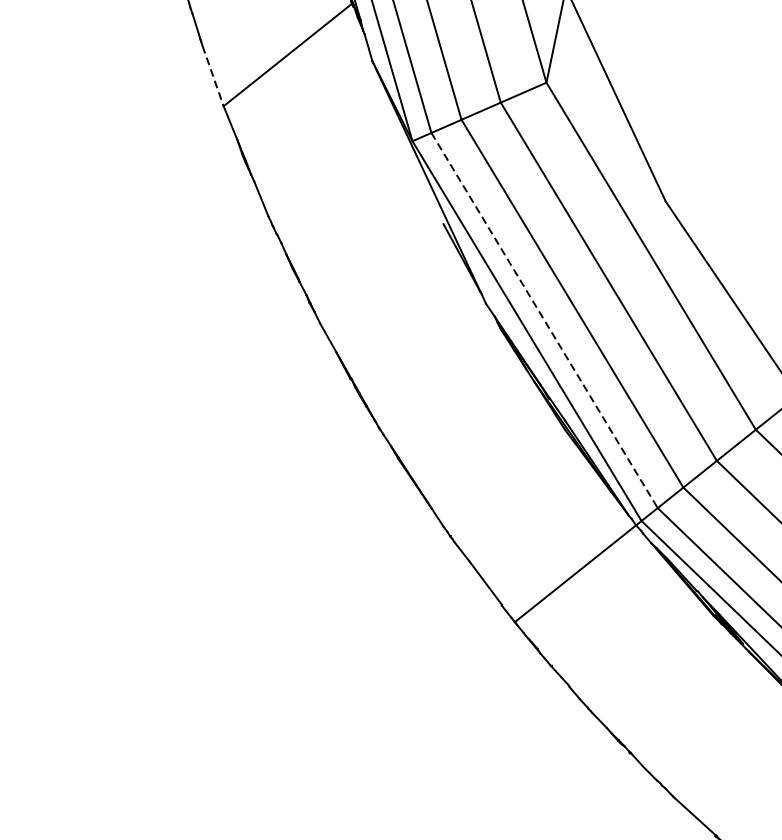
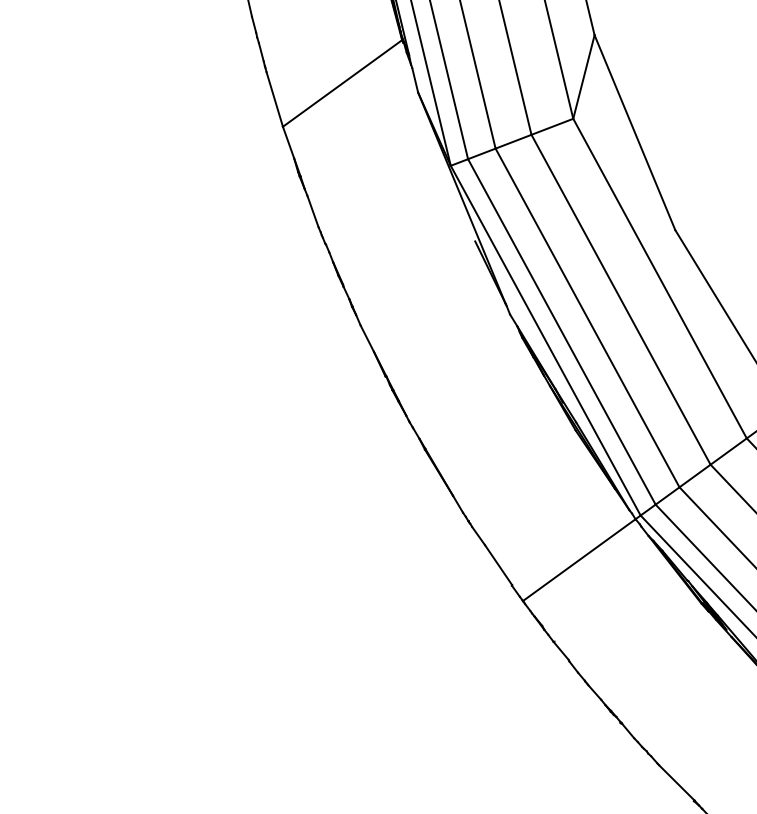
line: (212, 76) -> (274, 99), dashed -> solid
line: (544, 320) -> (561, 331), dashed -> solid

